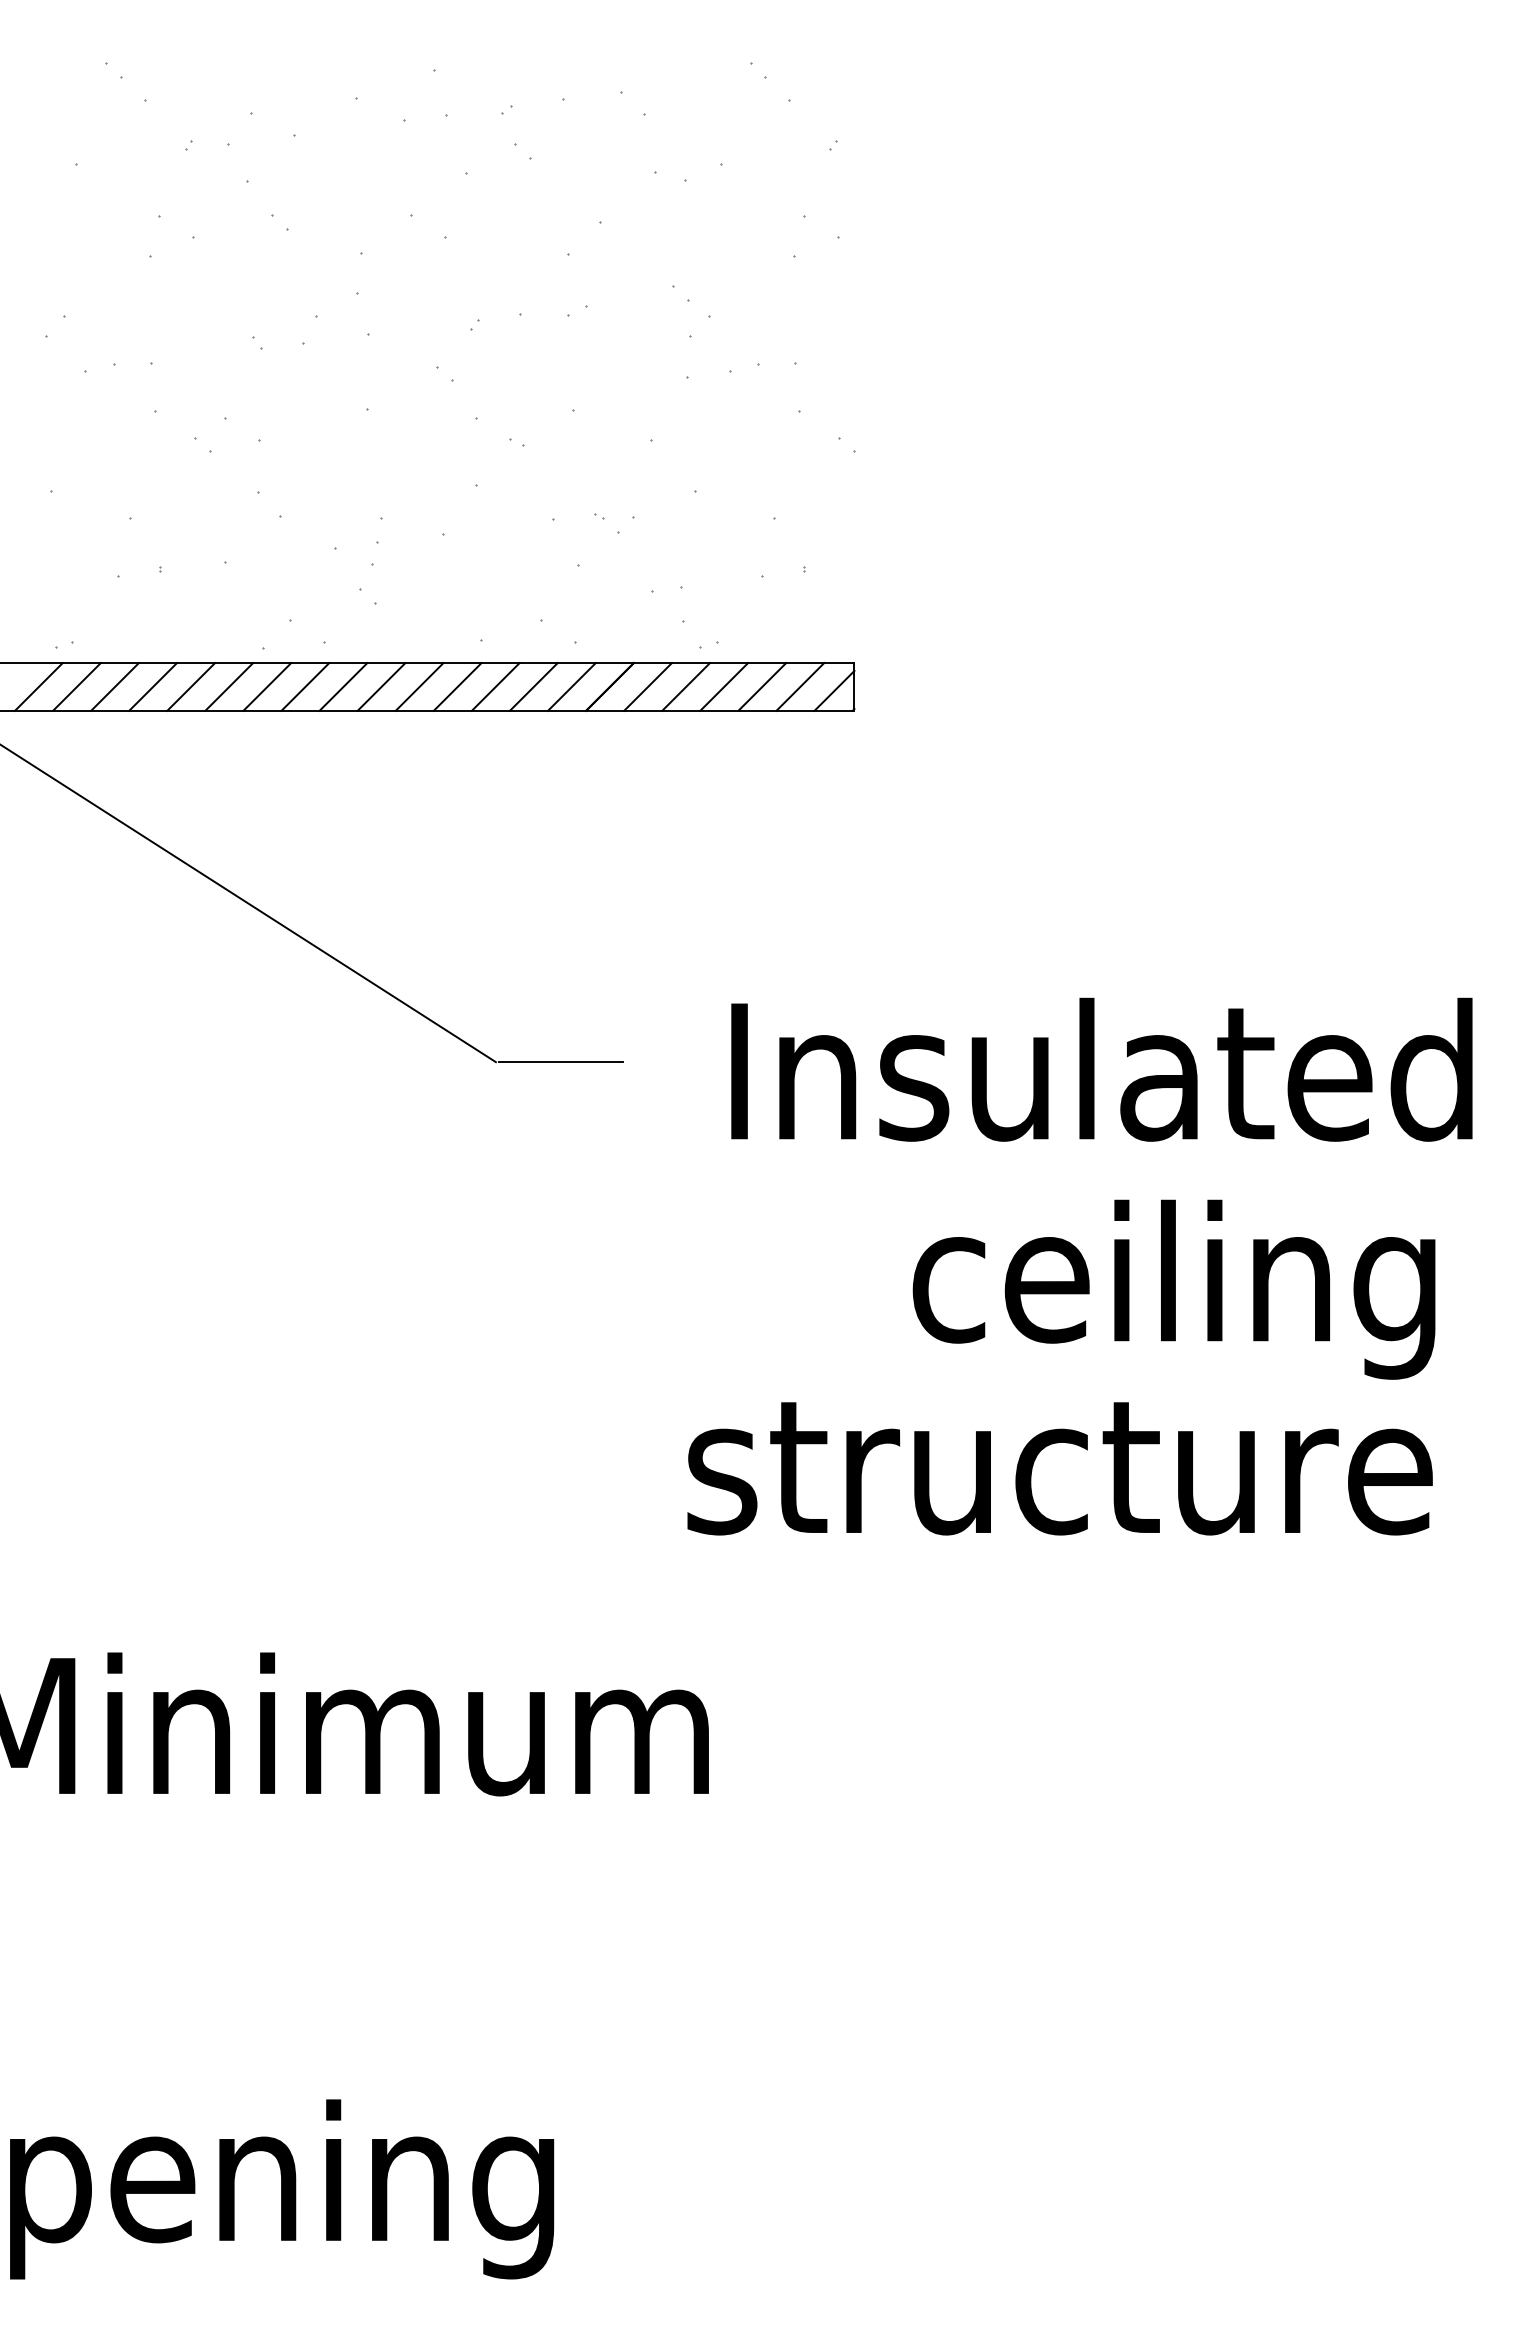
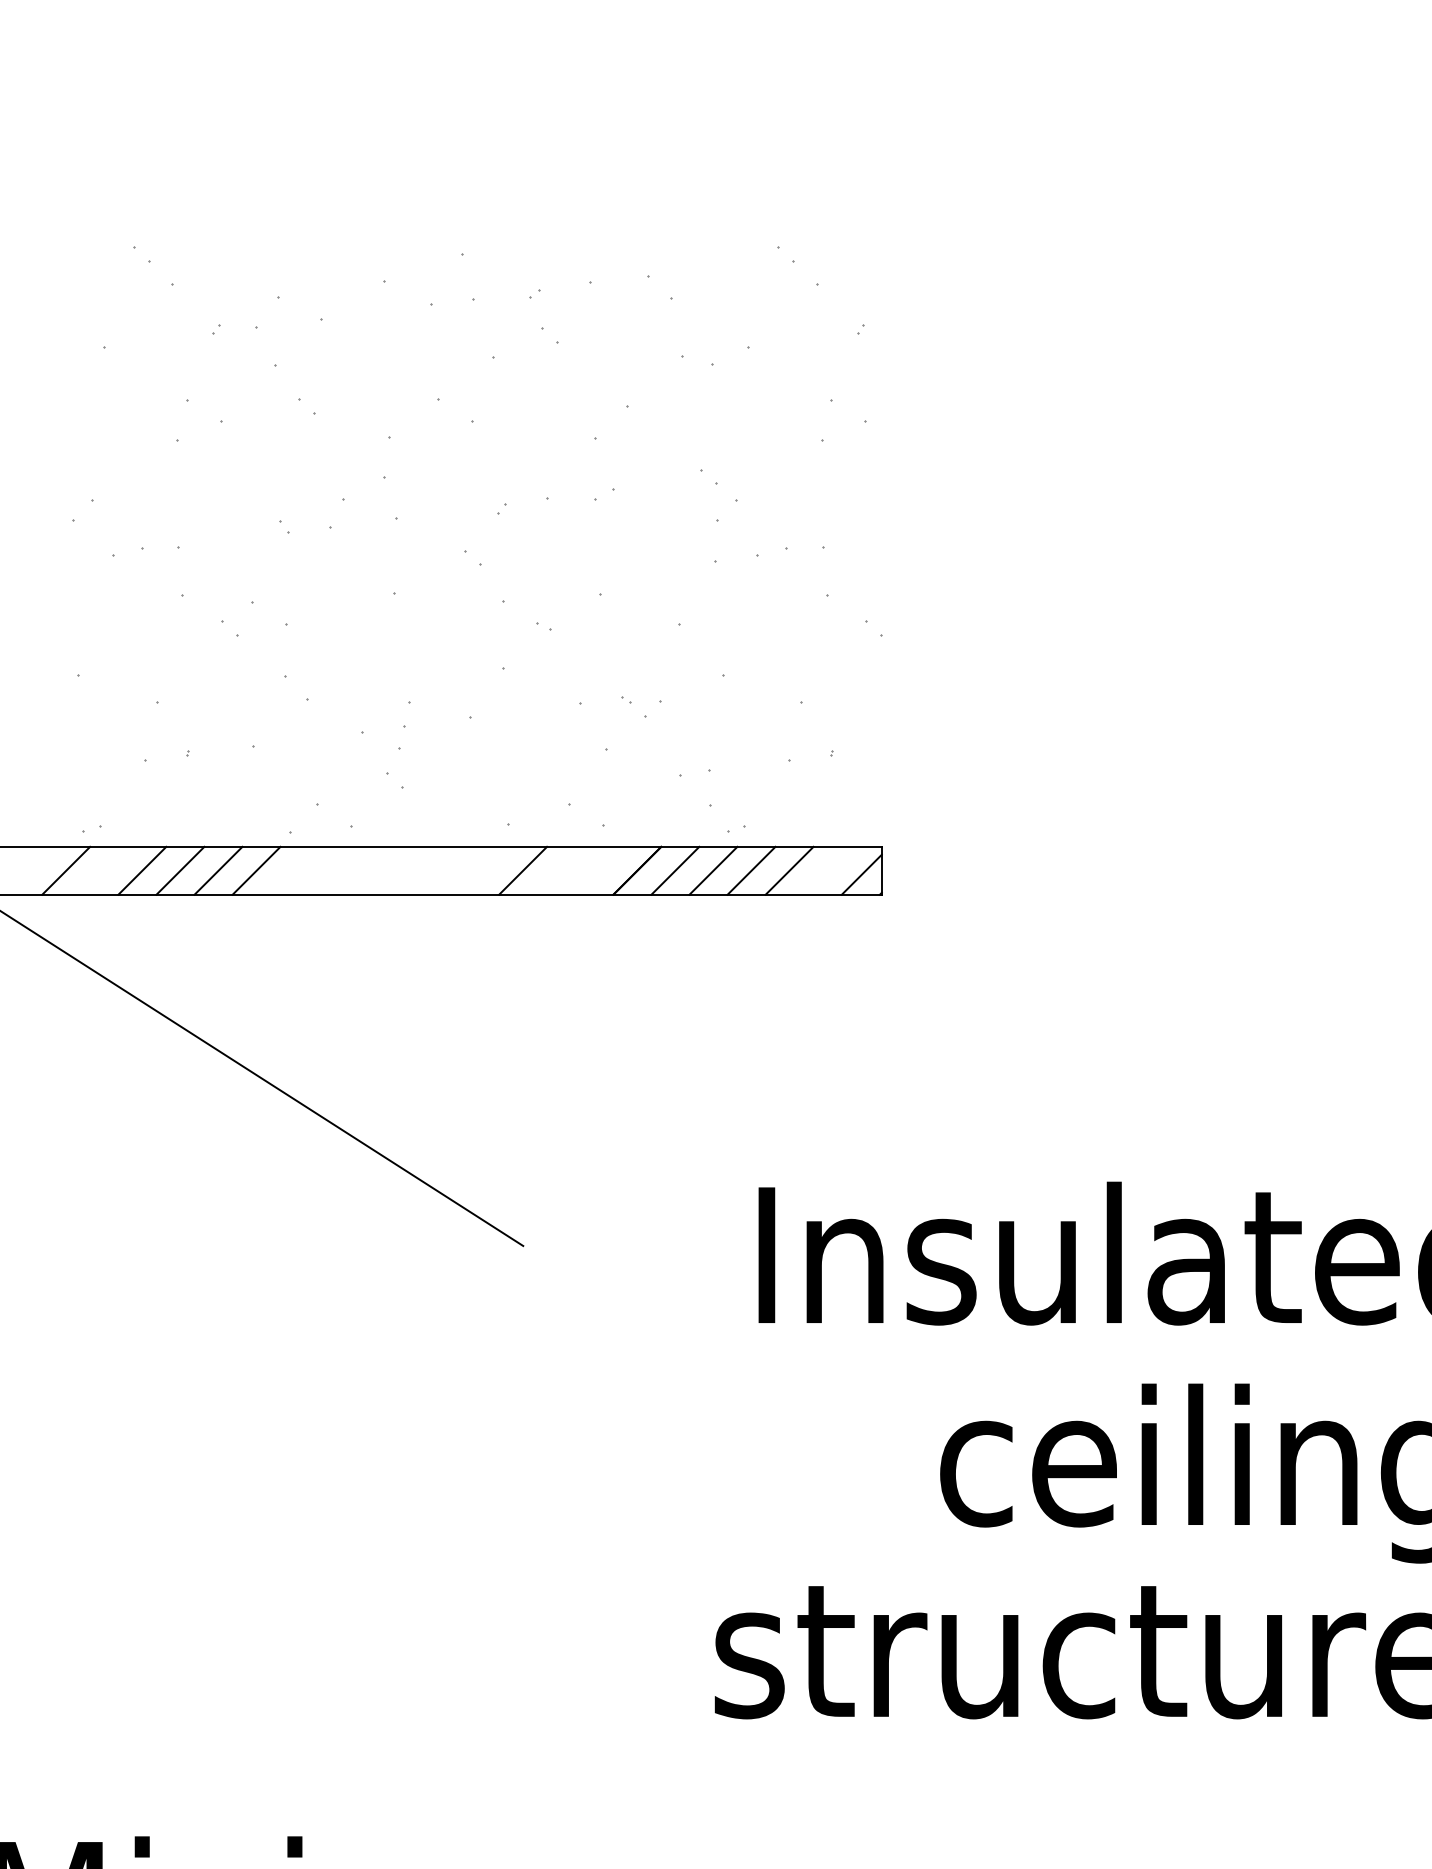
line: (76, 686) -> (103, 870), removed
line: (267, 686) -> (294, 870), removed
line: (305, 686) -> (332, 870), removed
line: (343, 686) -> (370, 870), removed
line: (381, 686) -> (408, 870), removed
line: (419, 686) -> (446, 870), removed
line: (457, 686) -> (484, 870), removed
line: (533, 686) -> (560, 870), removed
line: (571, 686) -> (598, 870), removed
line: (800, 686) -> (827, 870), removed
line: (561, 1061) -> (588, 1245), removed

